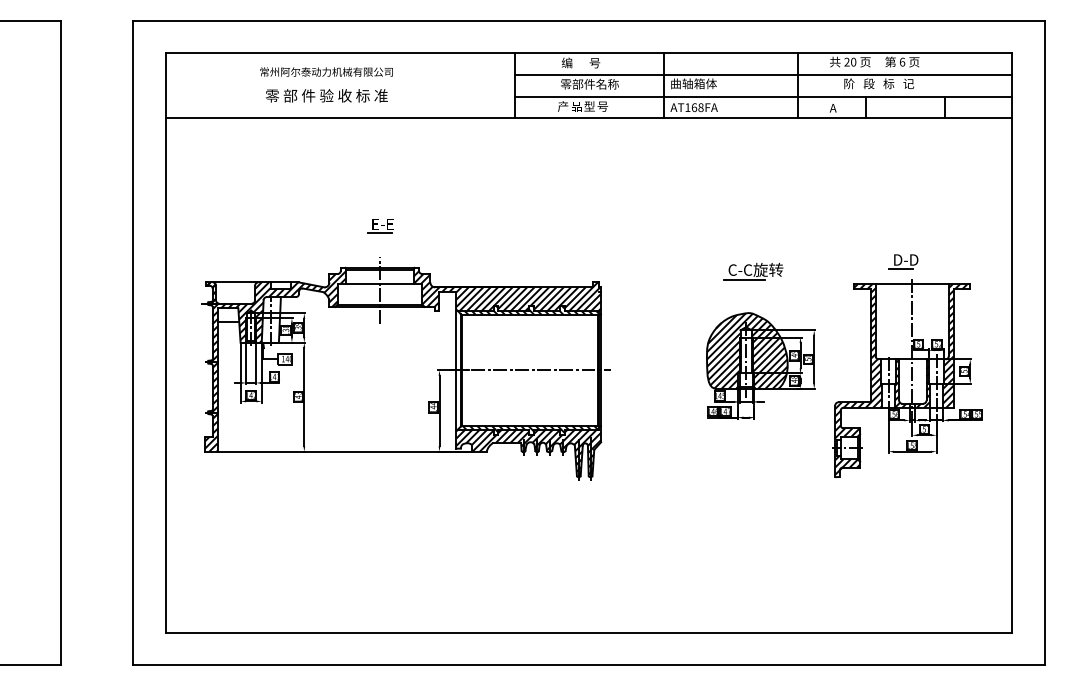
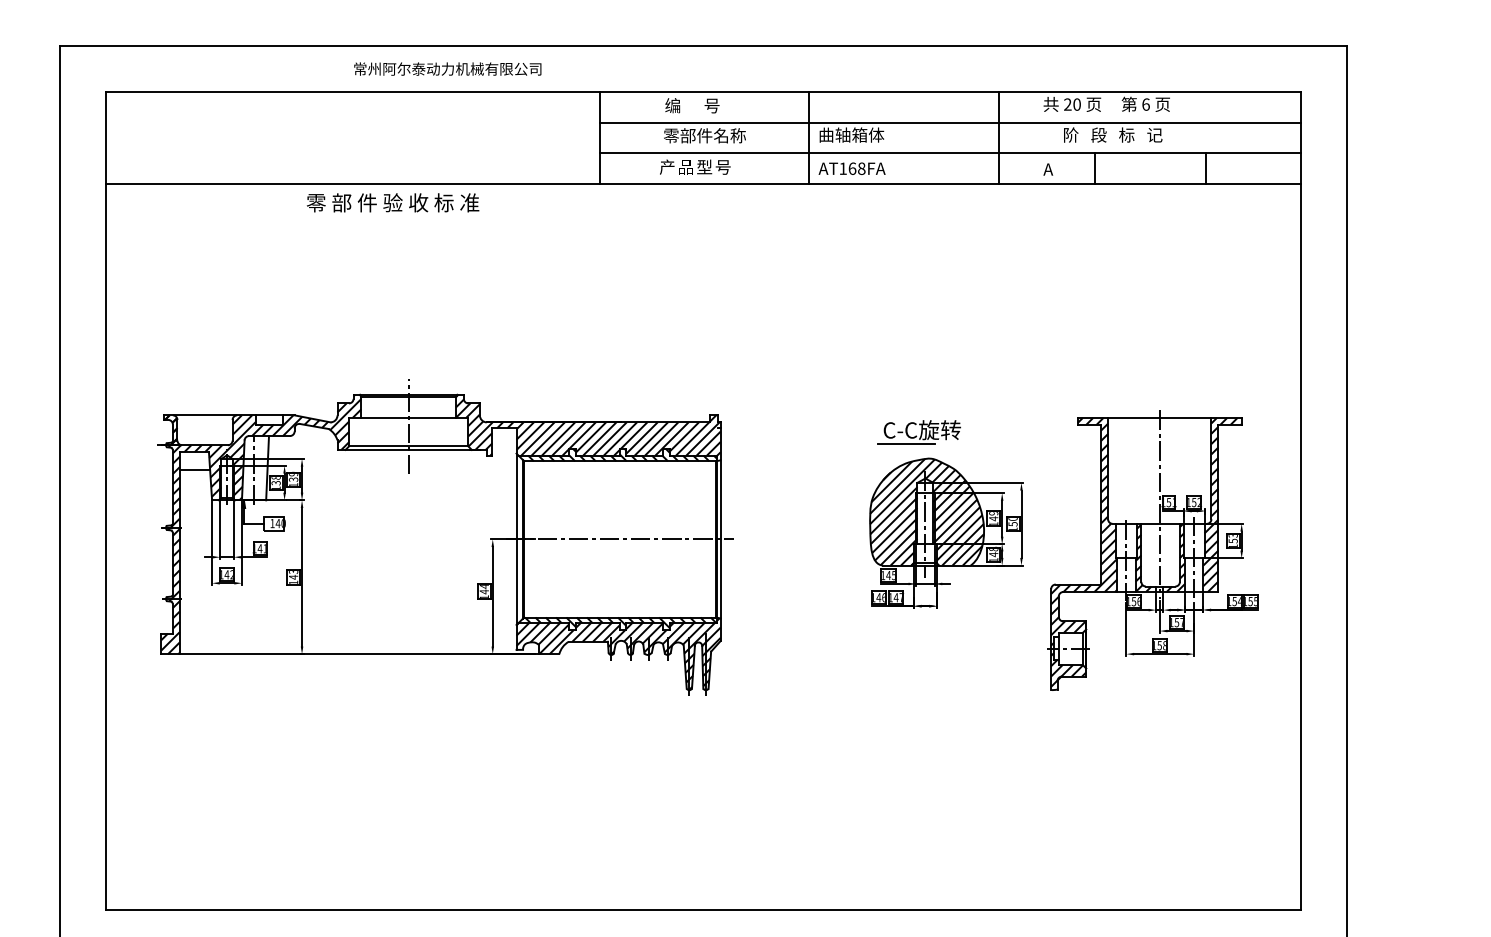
text: (326, 71) -> (447, 68), moved
text: (326, 95) -> (392, 202), moved
part: (380, 226) -> (409, 336), removed
part: (903, 261) -> (1147, 385), removed
part: (753, 271) -> (918, 432), moved

